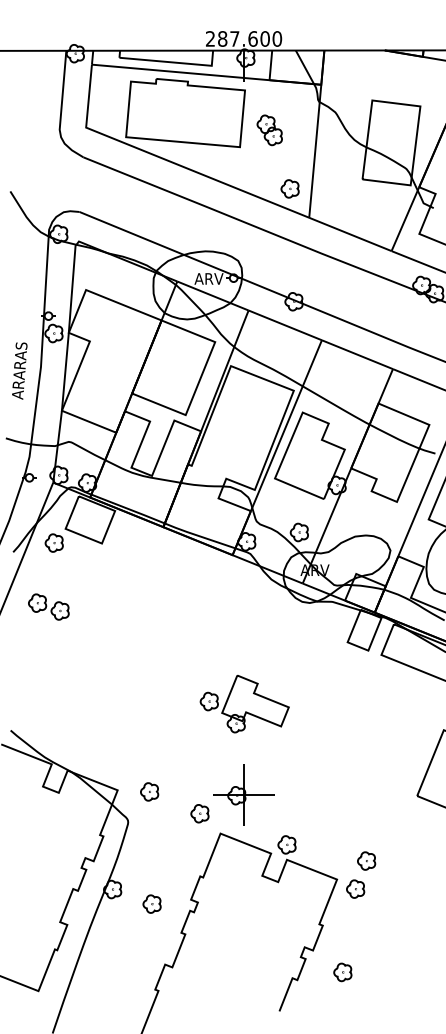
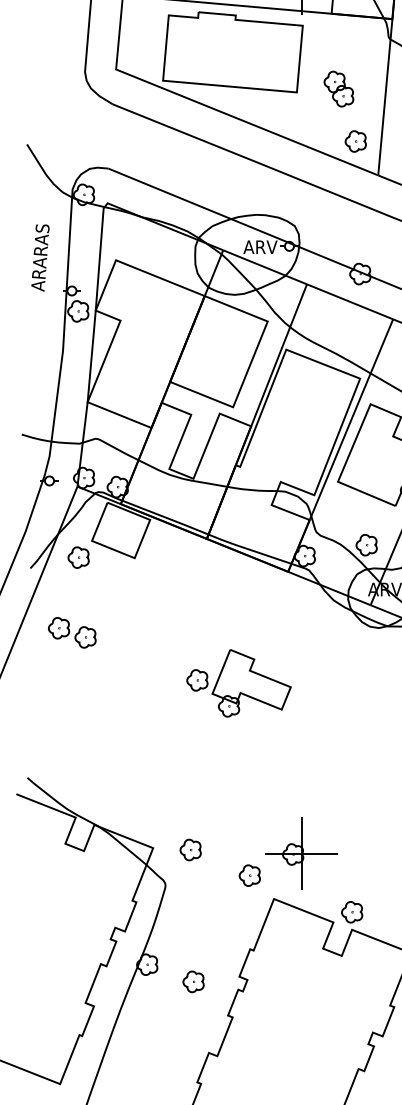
part: (269, 130) -> (338, 89), moved
text: (19, 370) -> (40, 257), moved
part: (244, 703) -> (238, 682), moved

